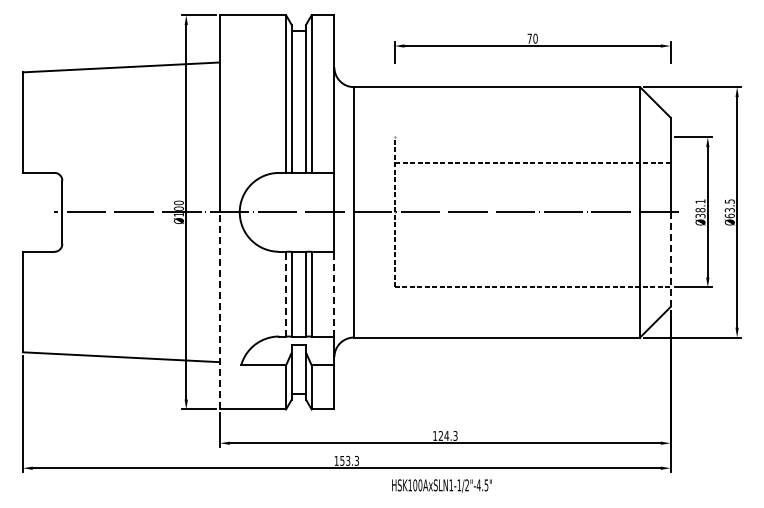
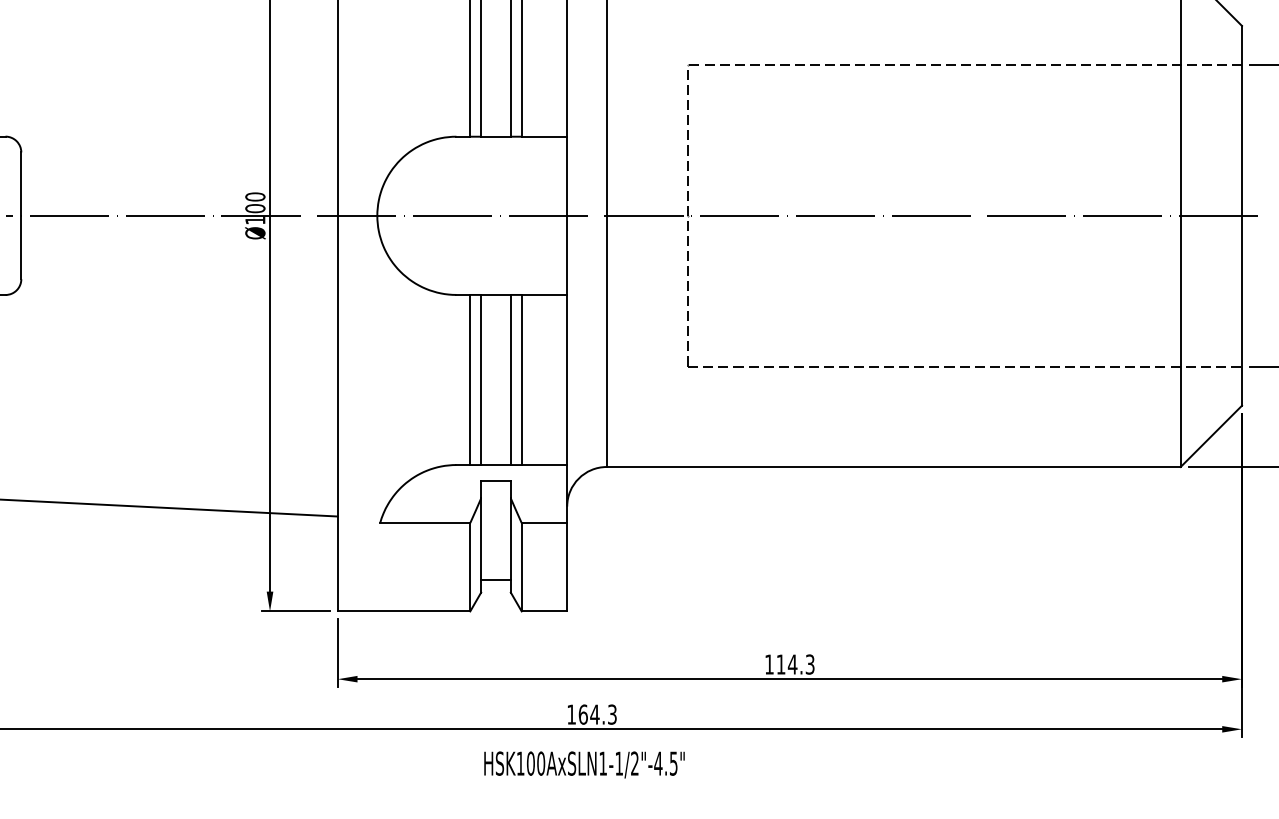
line: (532, 163) -> (964, 65), moved
line: (670, 259) -> (1241, 310), dashed -> solid
line: (286, 293) -> (471, 378), dashed -> solid
line: (334, 293) -> (567, 378), dashed -> solid
line: (220, 310) -> (338, 412), dashed -> solid
text: (440, 435) -> (780, 663), 124.3 -> 114.3
text: (345, 460) -> (589, 713), 153.3 -> 164.3
text: (441, 485) -> (583, 763), moved

